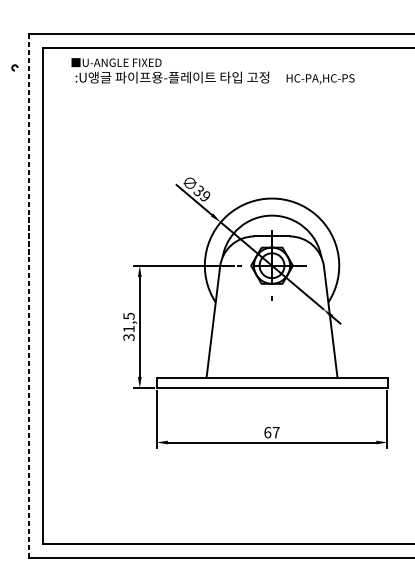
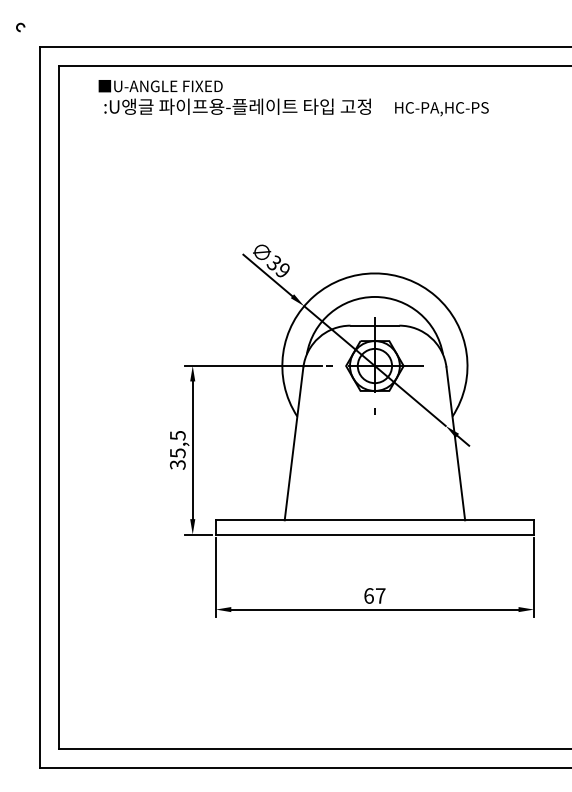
arc: (13, 67) -> (18, 26), moved
line: (28, 295) -> (39, 407), dashed -> solid
text: (128, 329) -> (177, 453), 31,5 -> 35,5

